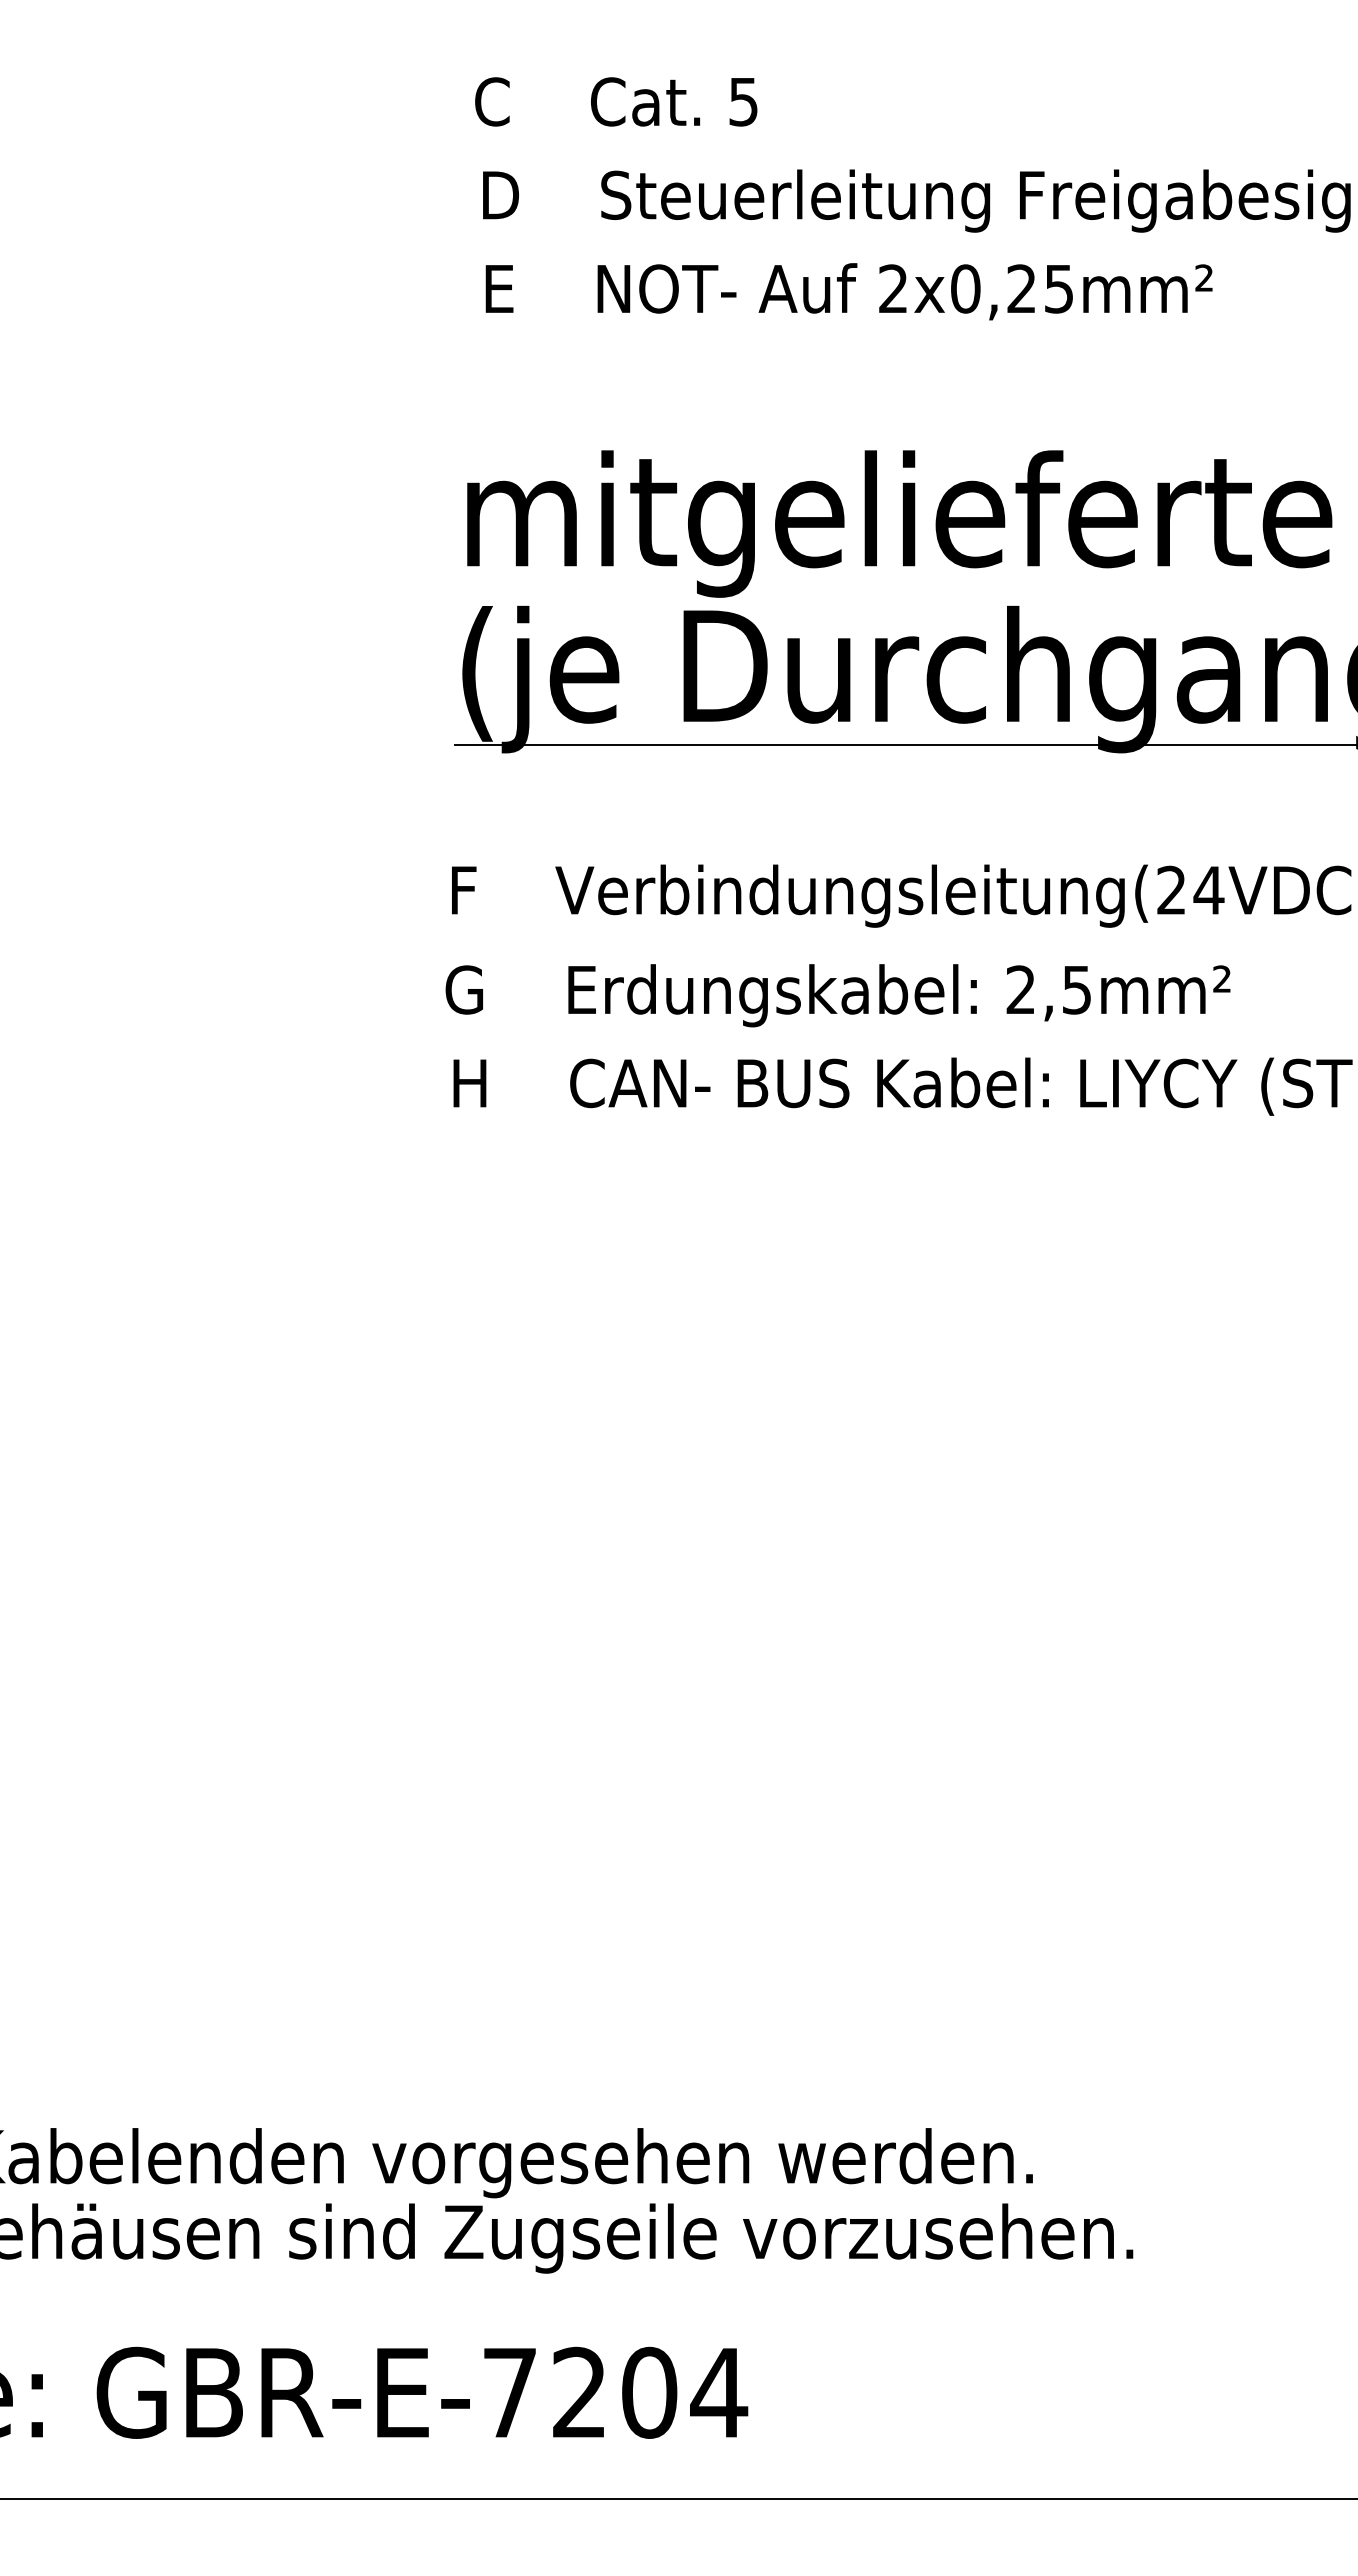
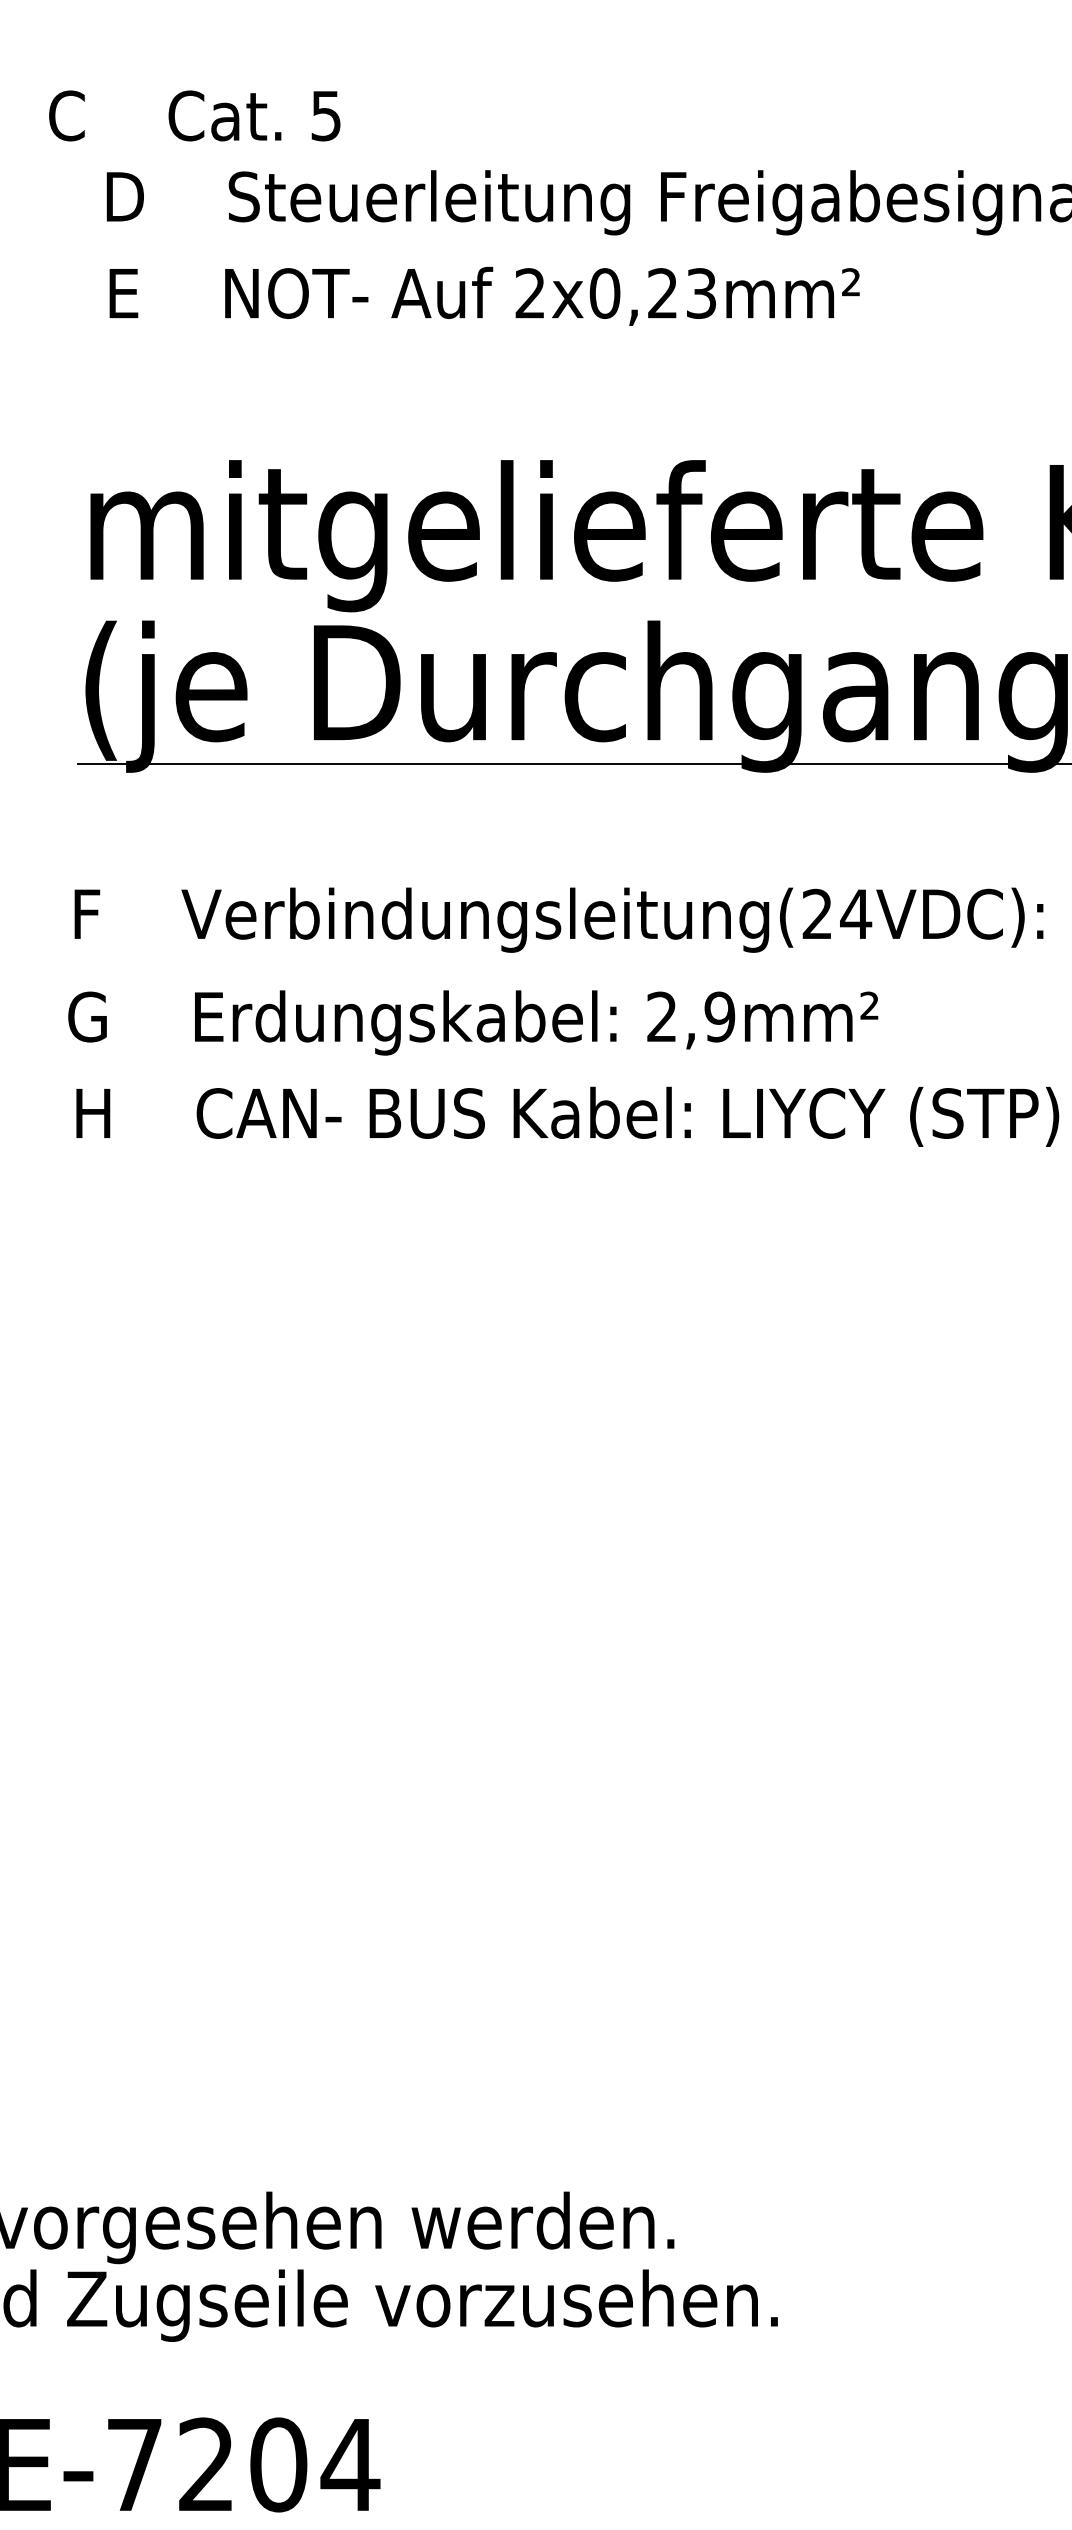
text: (616, 101) -> (195, 115), moved
text: (1059, 288) -> (701, 293), 2x0,25mm² -> 2x0,23mm²
text: (1076, 989) -> (719, 1016), 2,5mm² -> 2,9mm²

